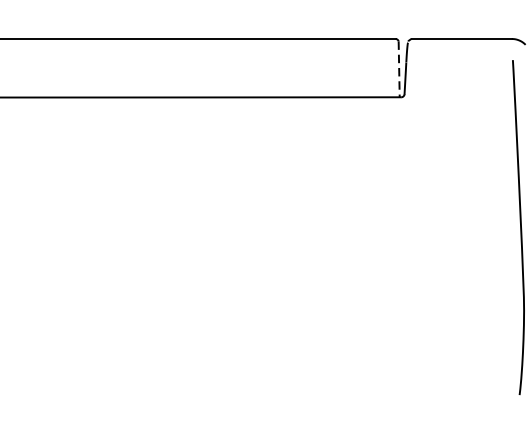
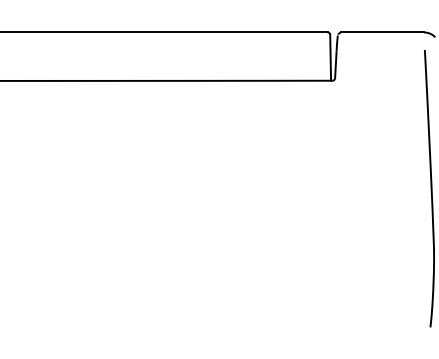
line: (399, 70) -> (330, 58), dashed -> solid

